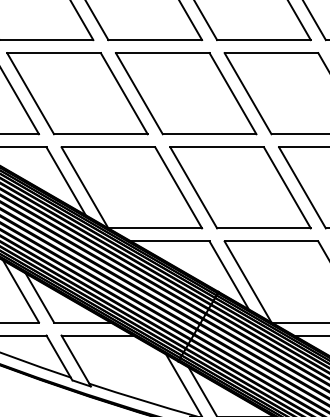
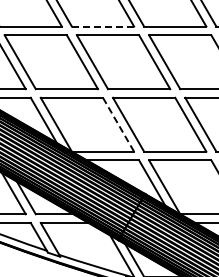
line: (154, 39) -> (102, 26), solid -> dashed
line: (178, 188) -> (118, 125), solid -> dashed

